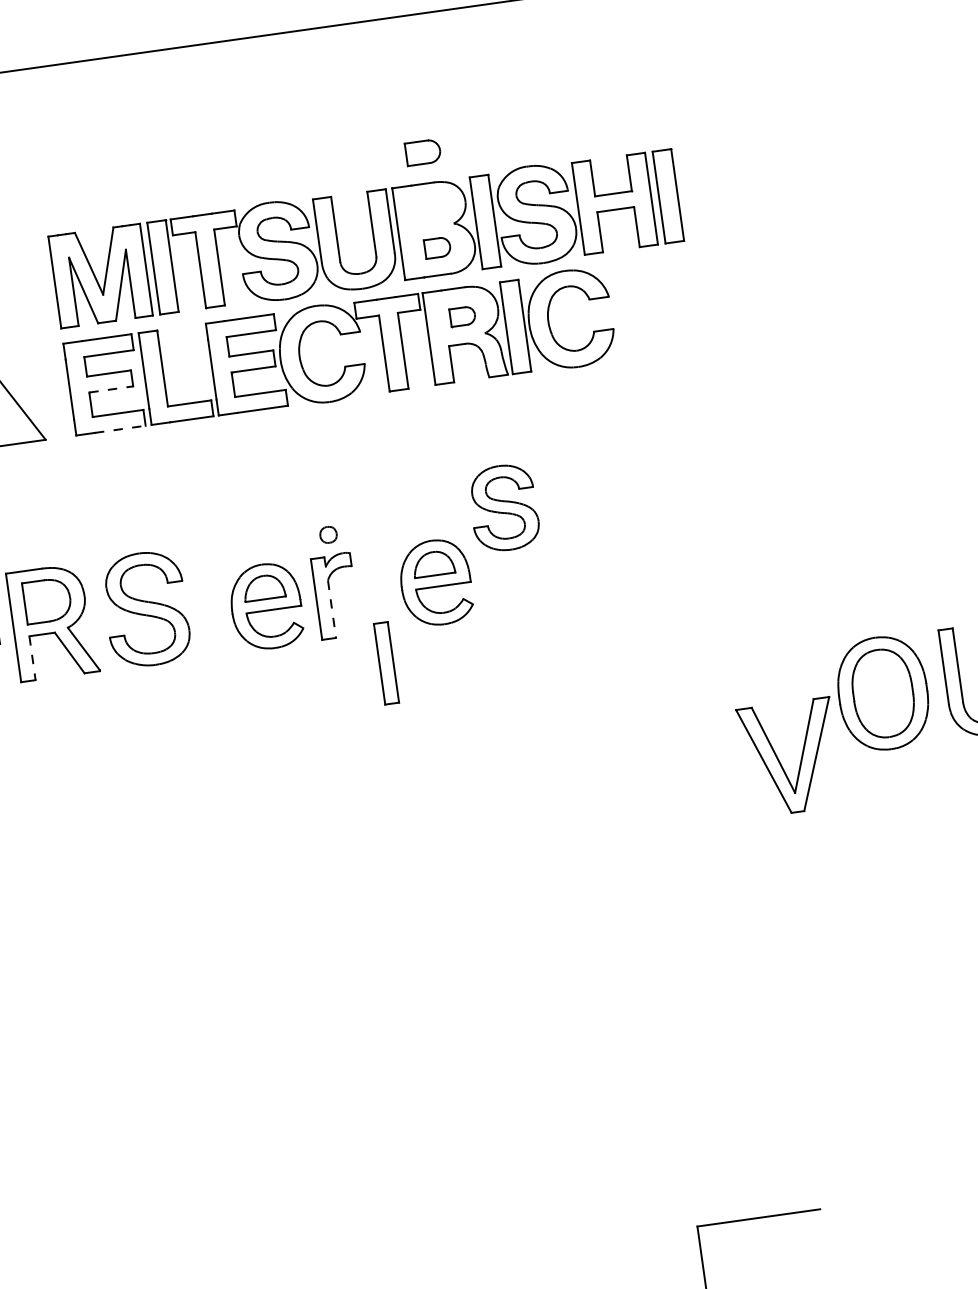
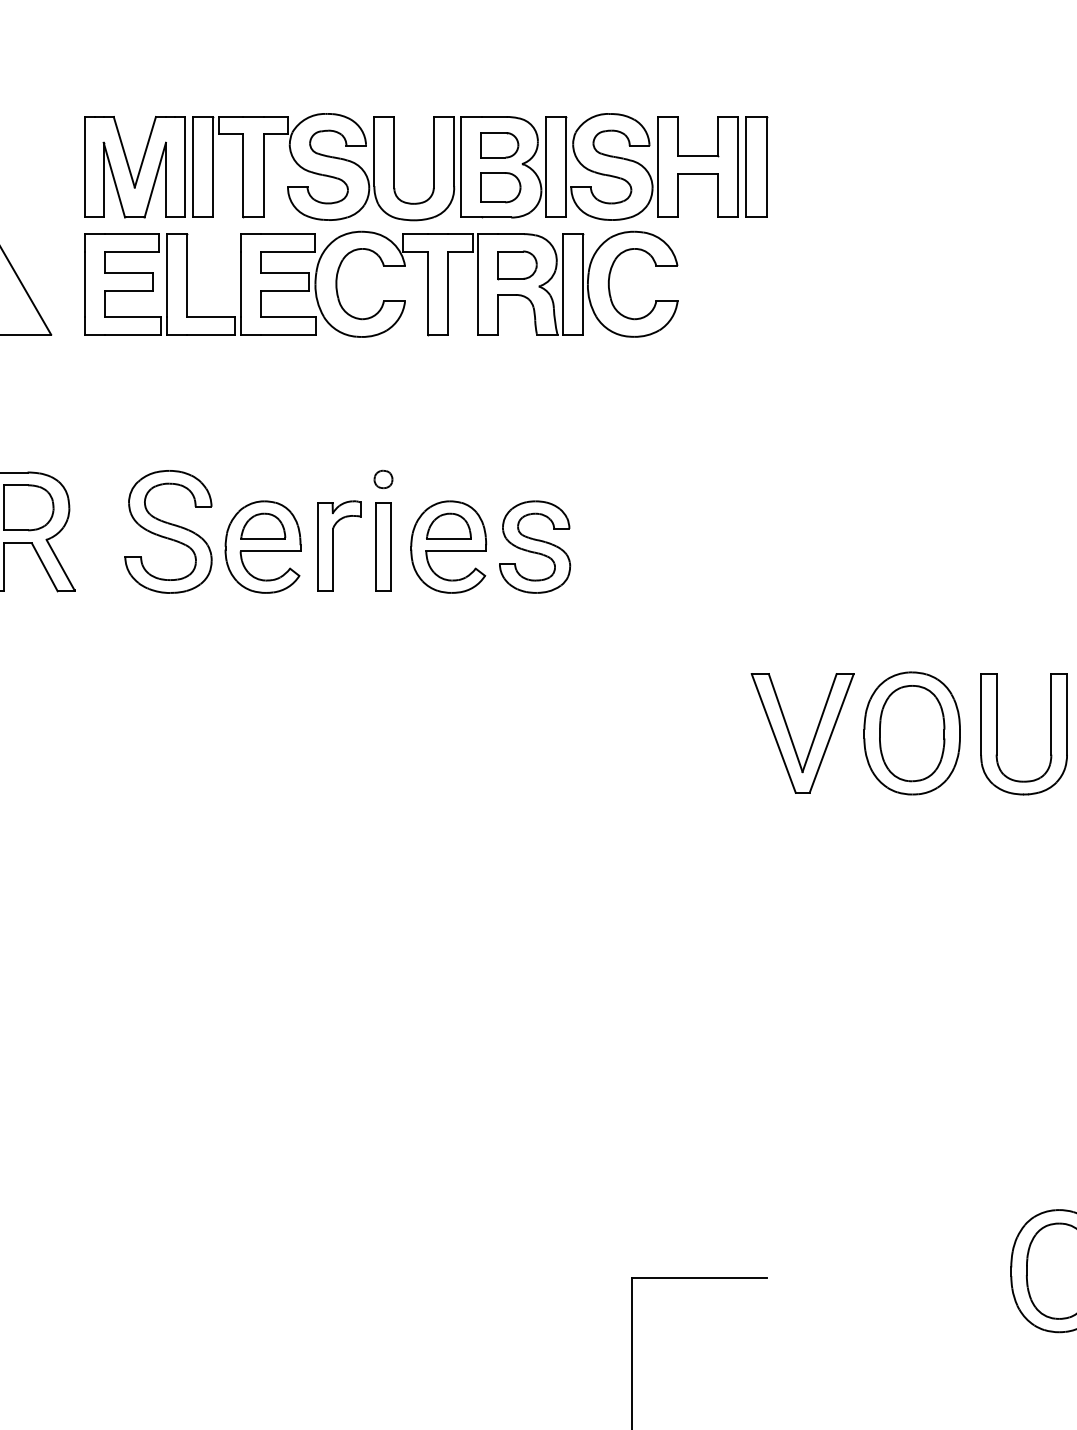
part: (422, 152) -> (499, 145), moved
part: (437, 247) -> (500, 187), size x1.43
part: (462, 316) -> (517, 265), size x1.43
line: (111, 389) -> (129, 290), dashed -> solid
line: (119, 429) -> (132, 334), dashed -> solid
part: (504, 507) -> (535, 546), moved
part: (328, 533) -> (383, 478), moved
part: (146, 608) -> (168, 531), moved
line: (332, 609) -> (333, 560), dashed -> solid
line: (32, 658) -> (4, 567), dashed -> solid
part: (386, 662) -> (383, 546), moved
part: (780, 761) -> (791, 736), moved

